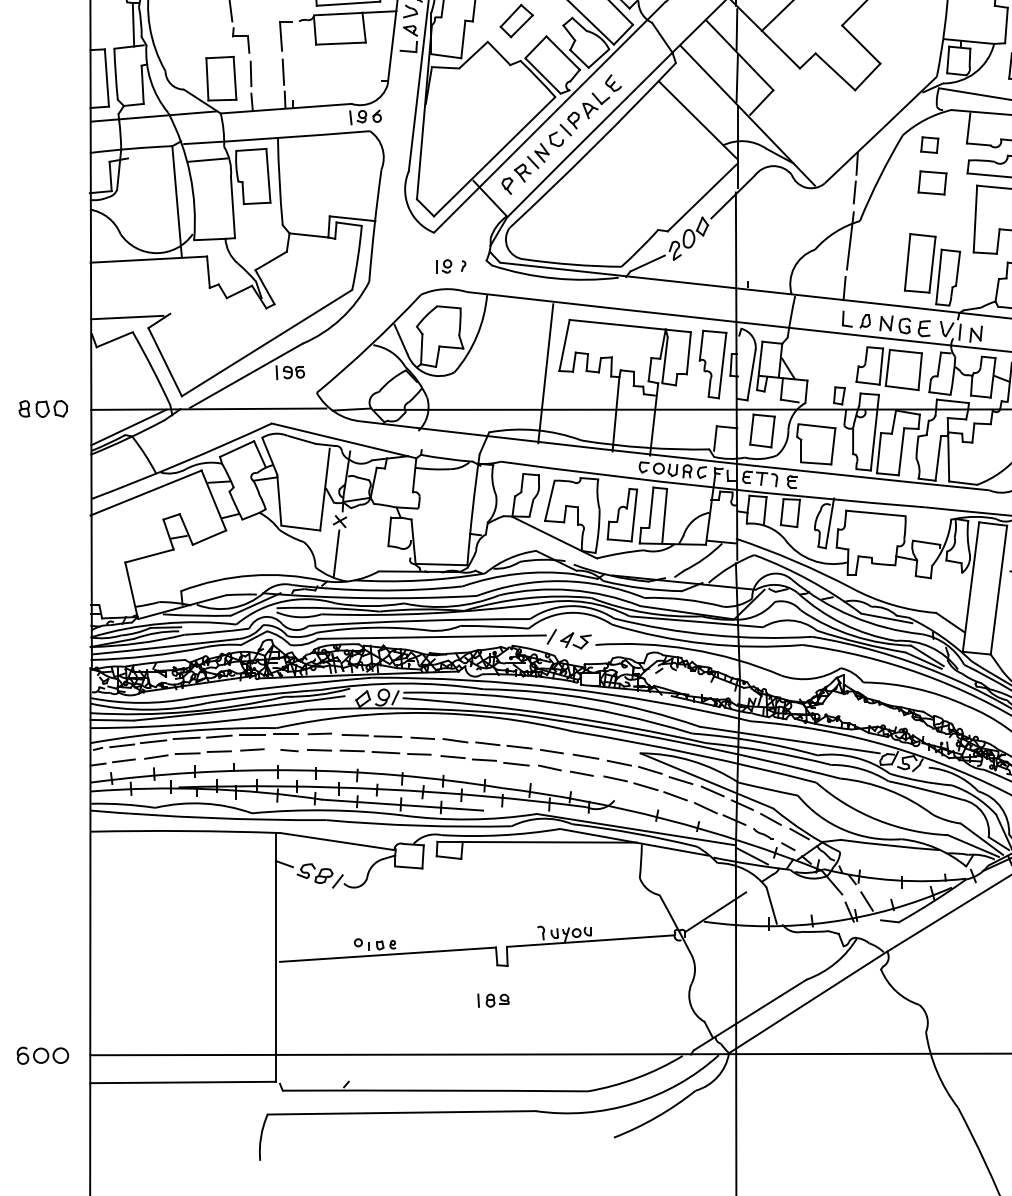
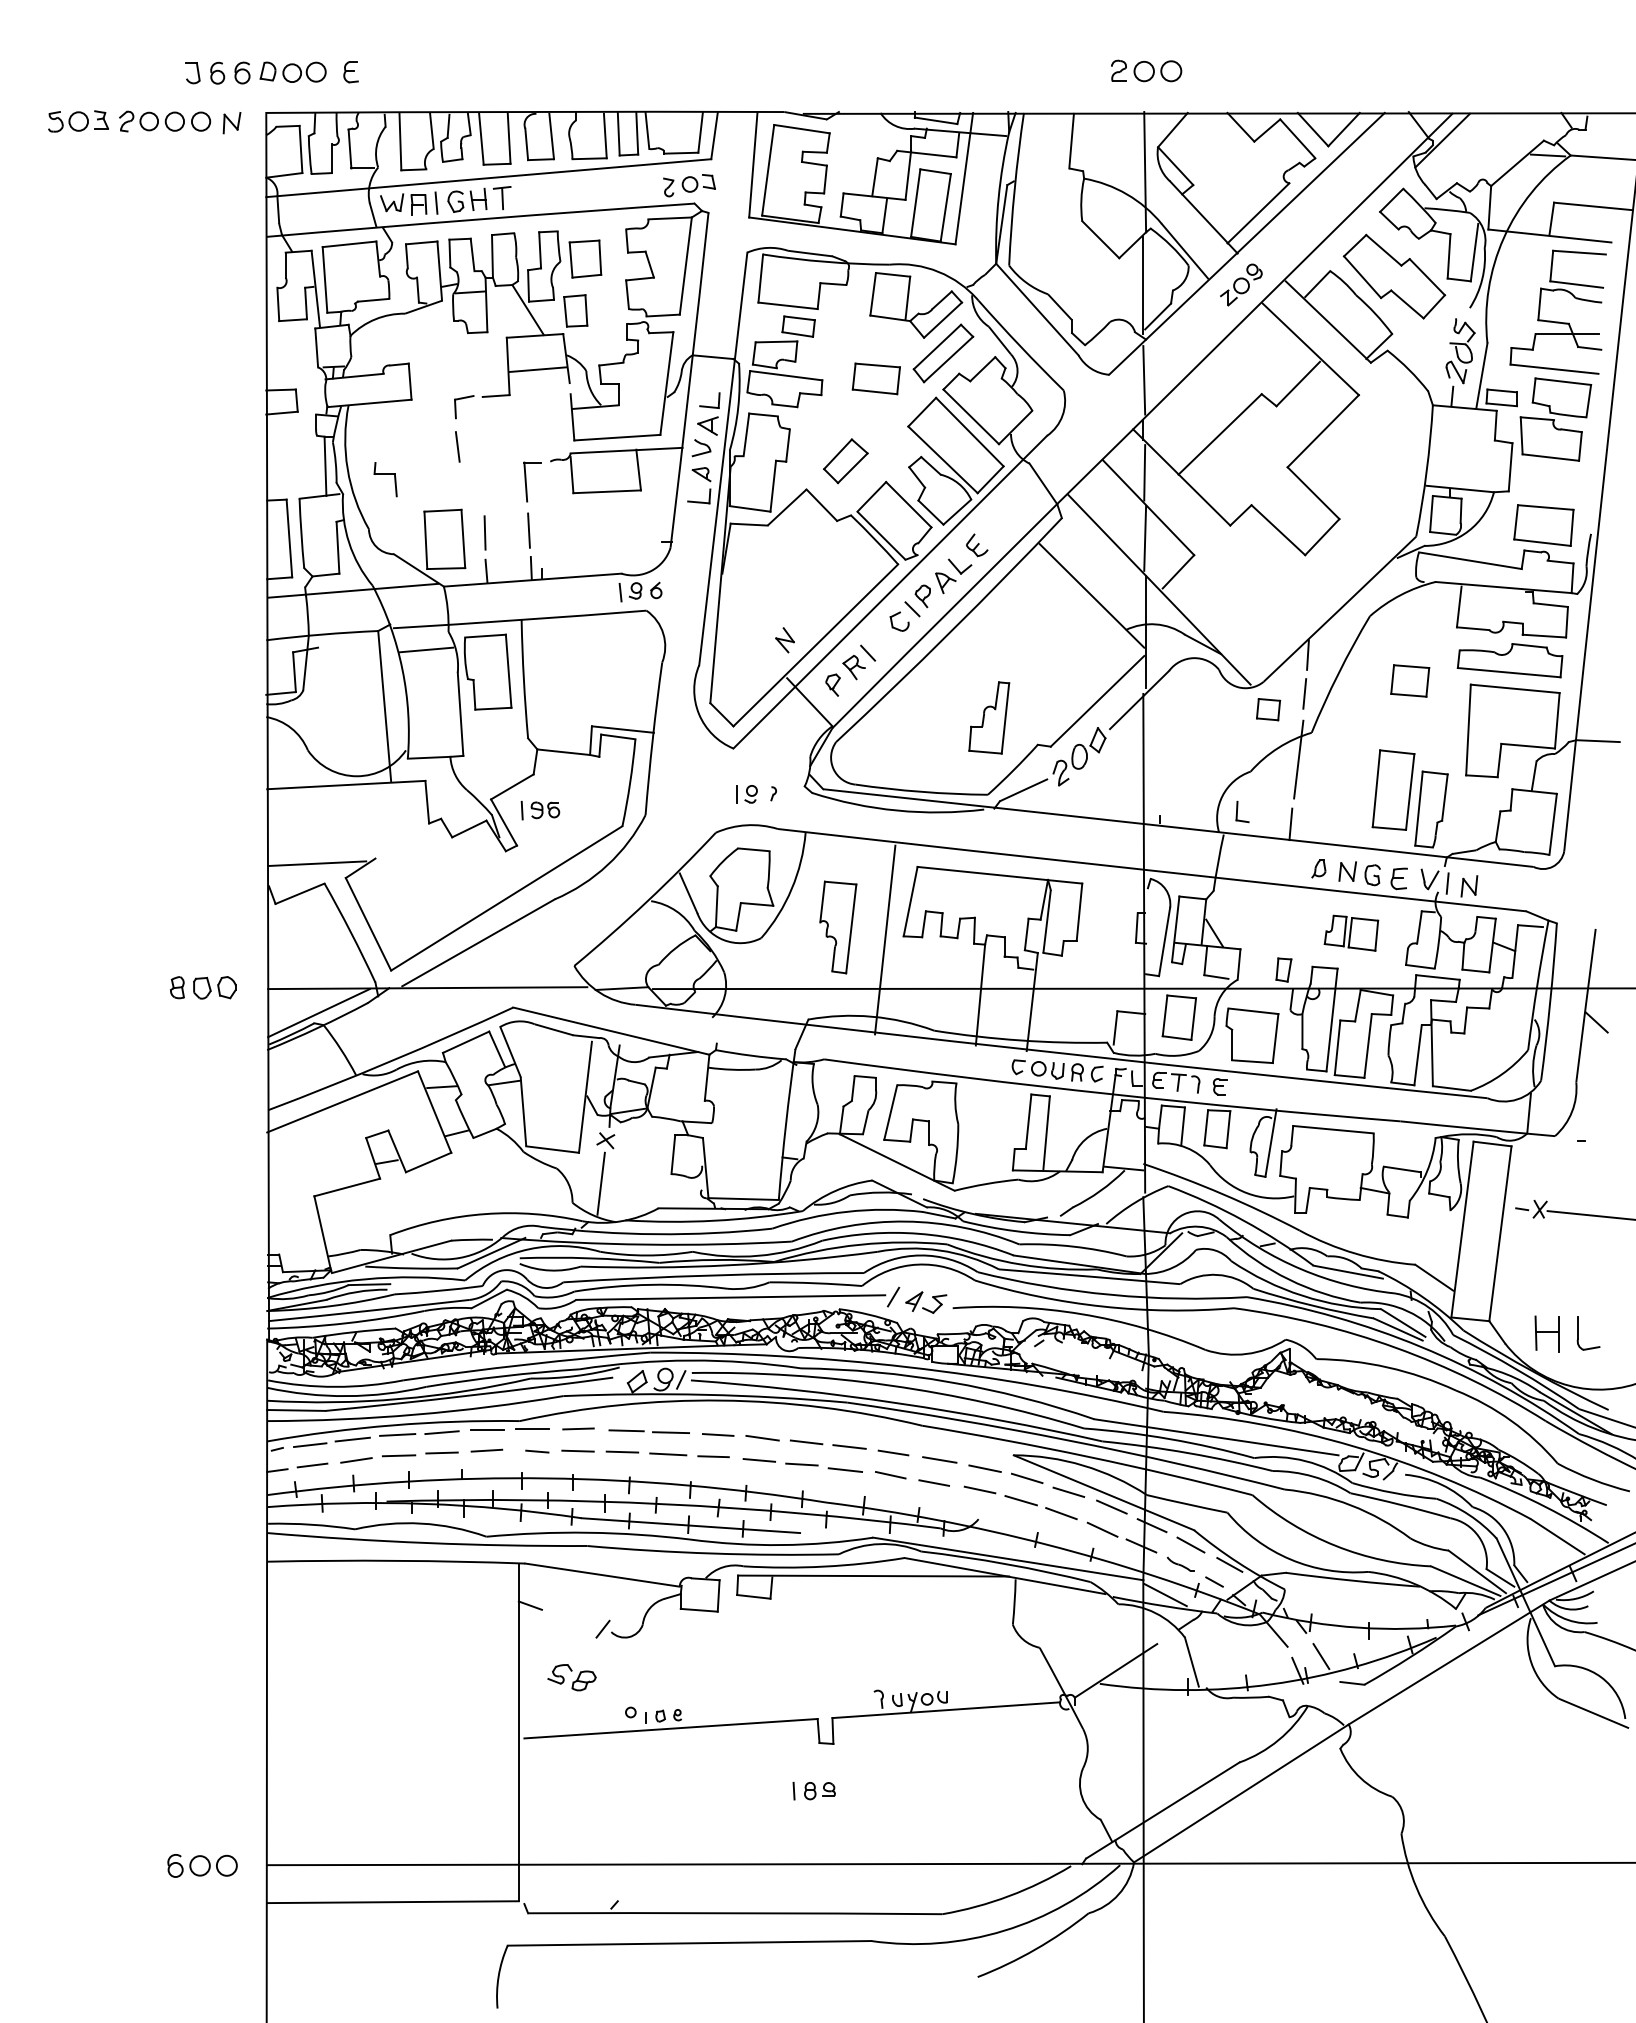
part: (241, 40) -> (385, 479), moved
part: (929, 145) -> (1268, 709), moved
part: (541, 153) -> (784, 640), moved
part: (847, 318) -> (1242, 811), moved
part: (713, 364) -> (838, 927), moved
part: (889, 368) -> (1351, 933), size x0.6
part: (290, 372) -> (540, 810), moved
part: (622, 514) -> (989, 717), moved
part: (314, 873) -> (571, 1677), moved

